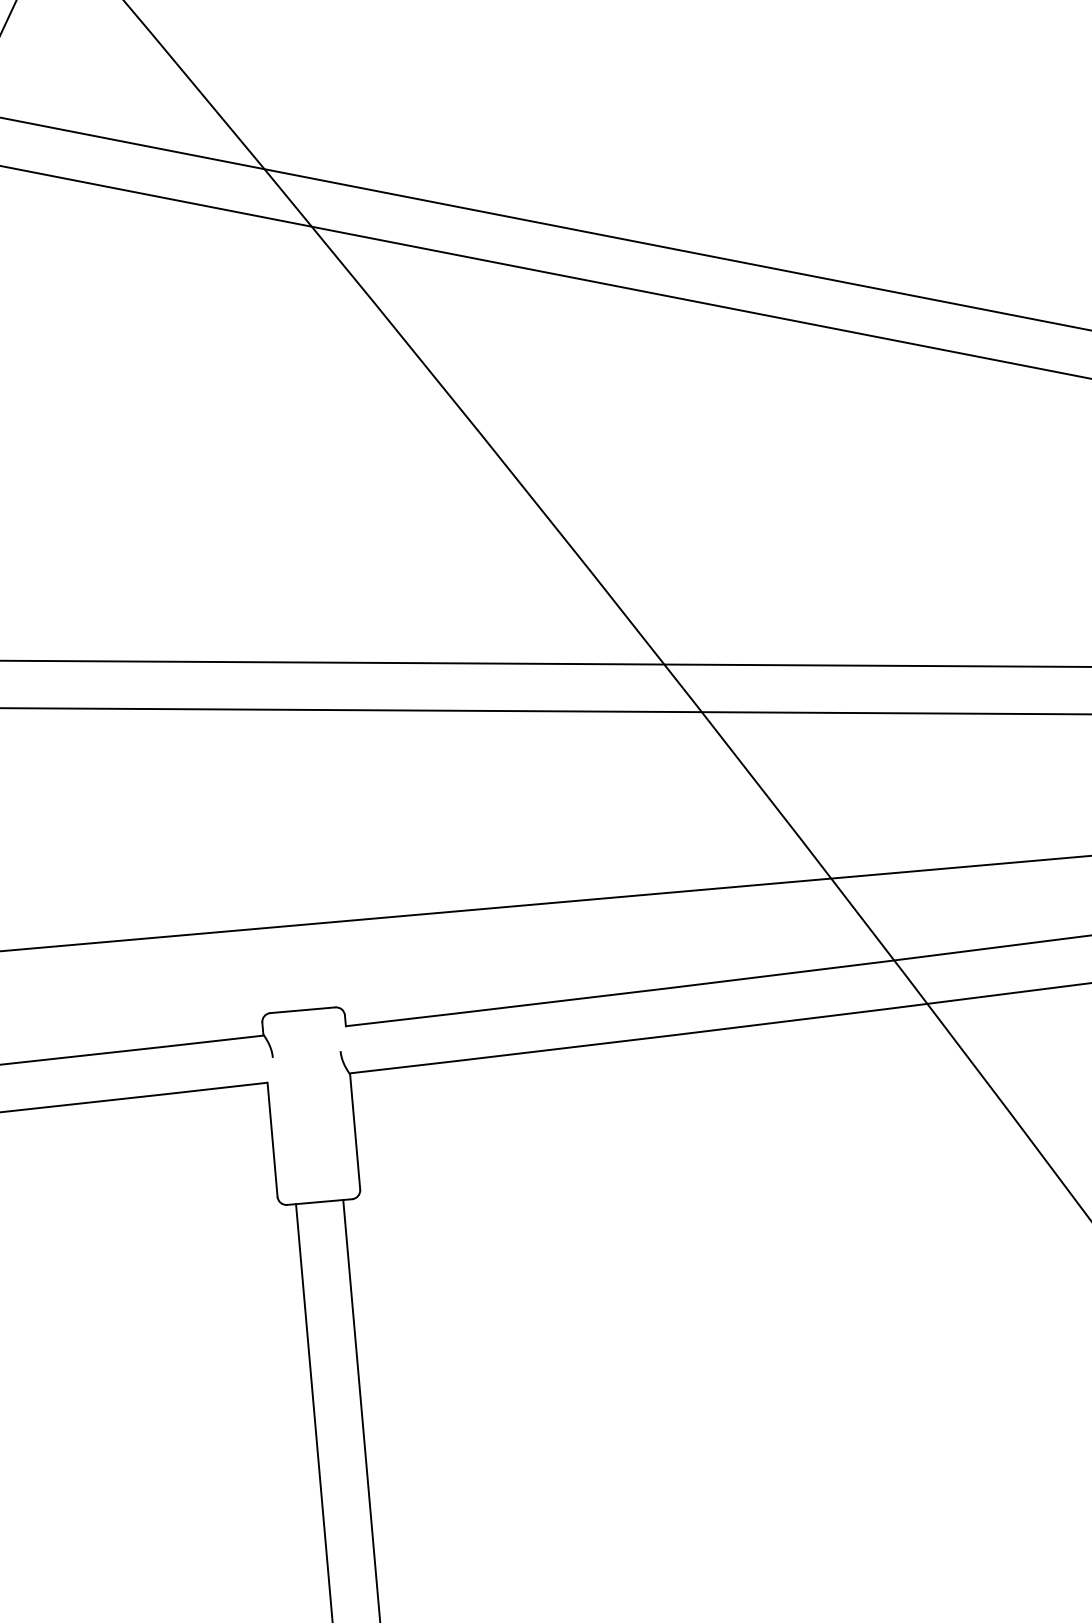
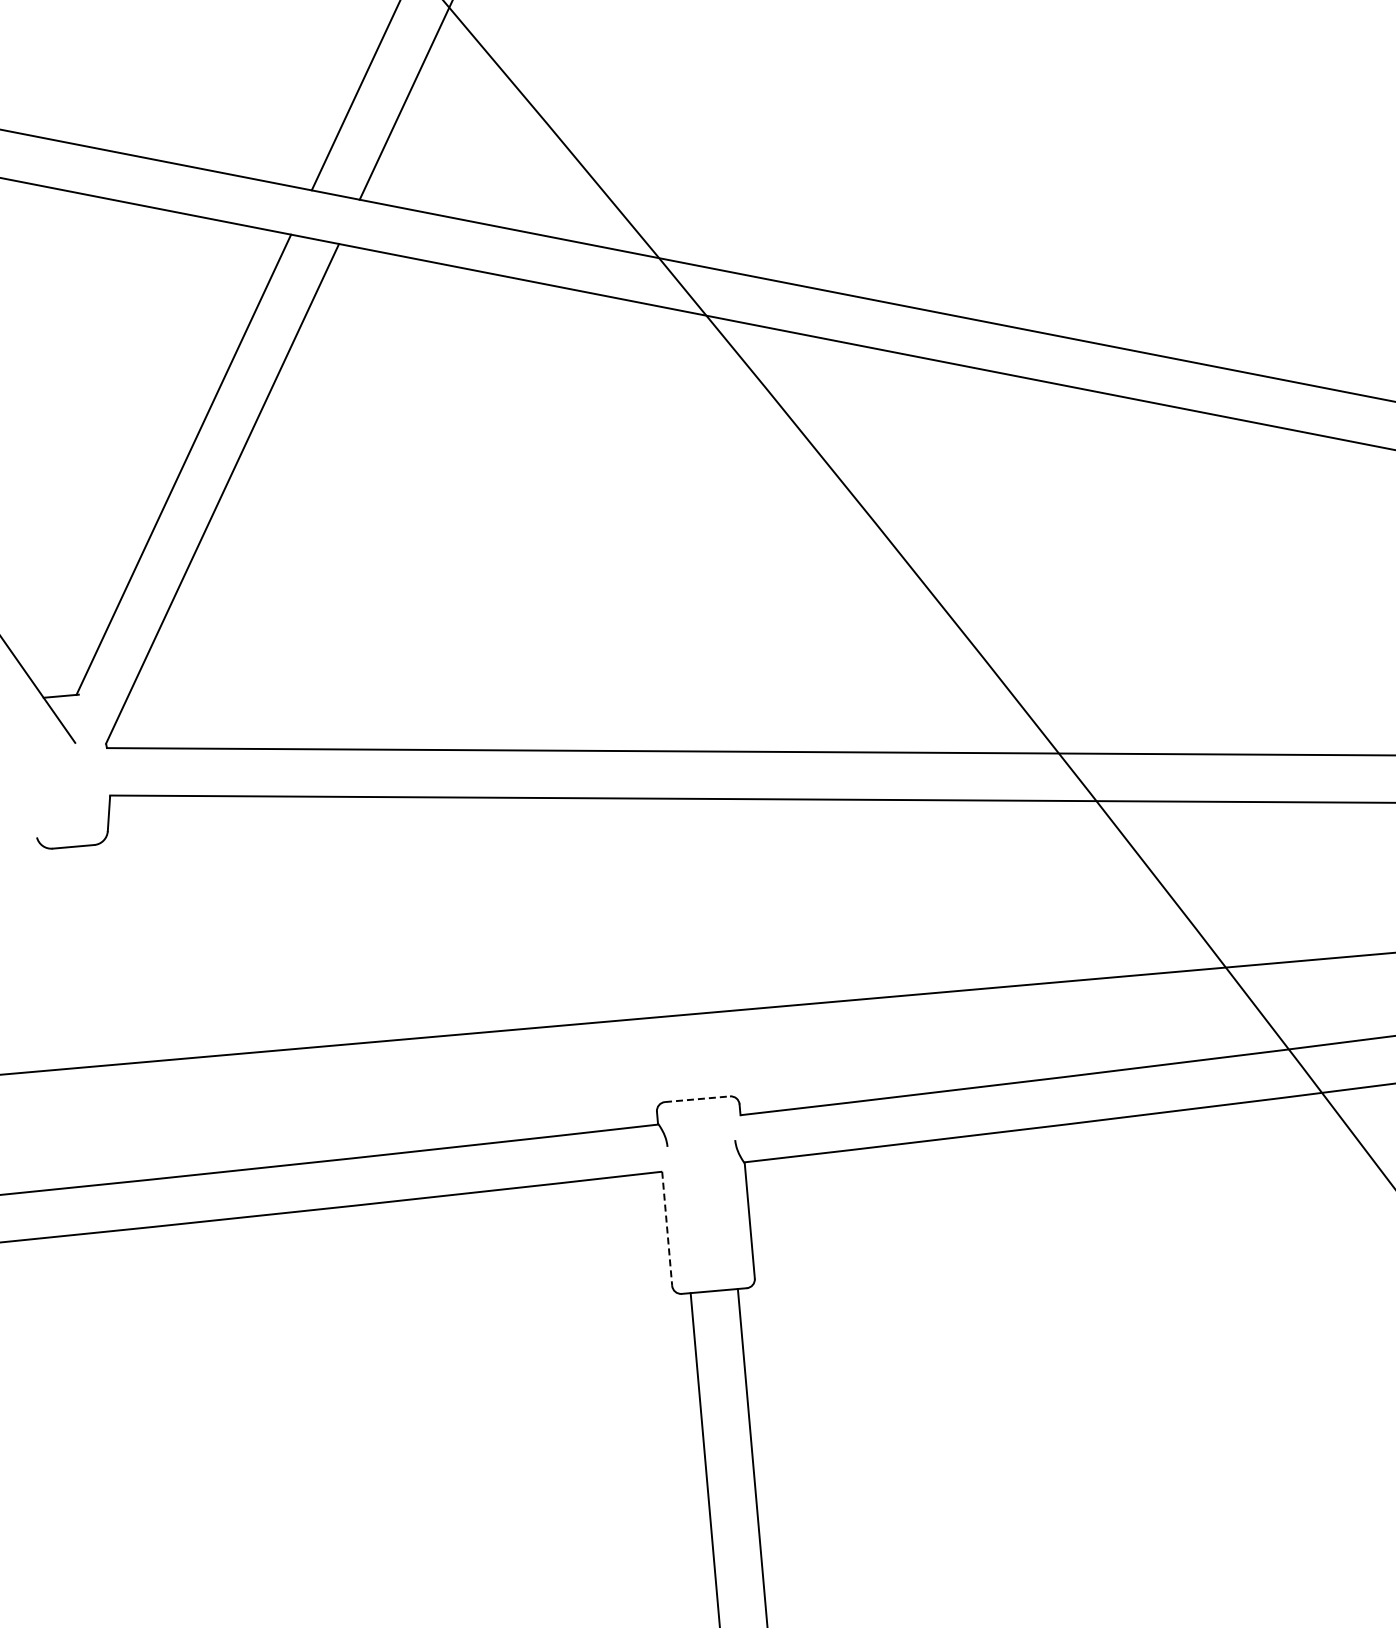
line: (302, 1010) -> (697, 1099), solid -> dashed
line: (272, 1140) -> (667, 1229), solid -> dashed

